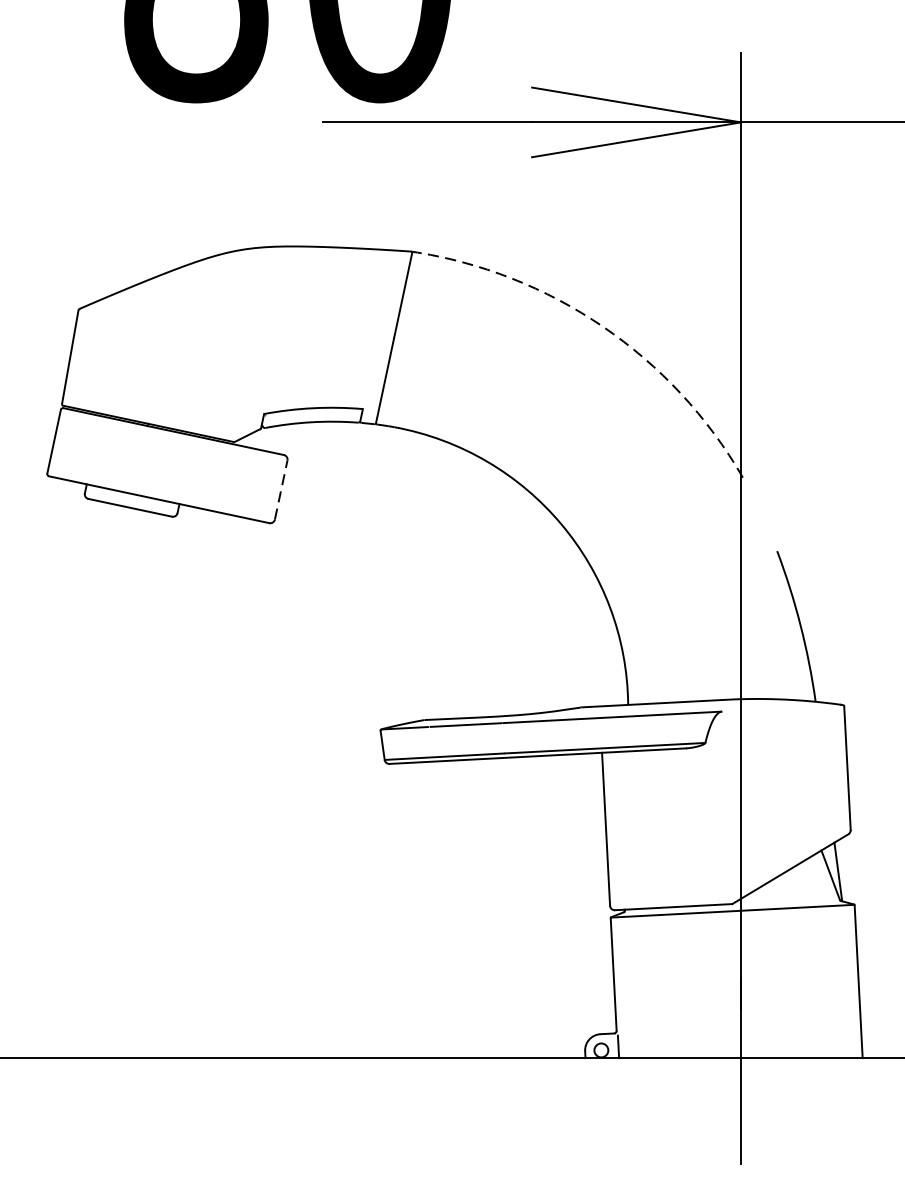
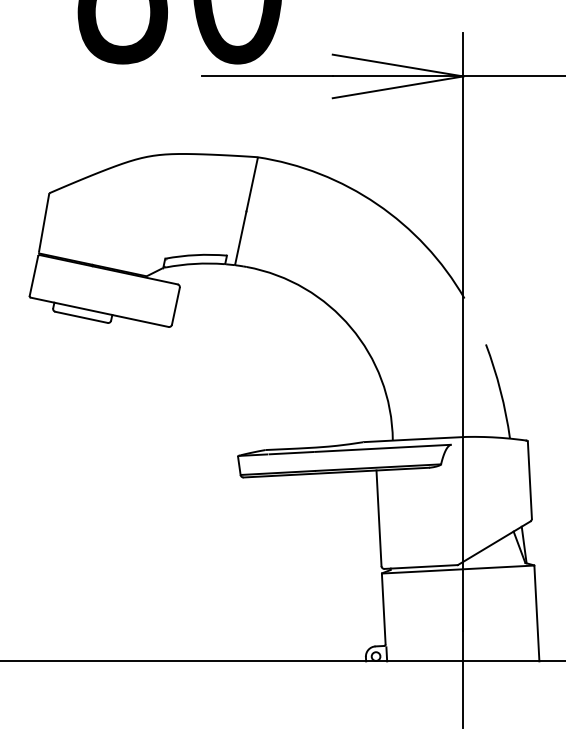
arc: (603, 327) -> (377, 204), dashed -> solid
line: (280, 490) -> (175, 306), dashed -> solid

